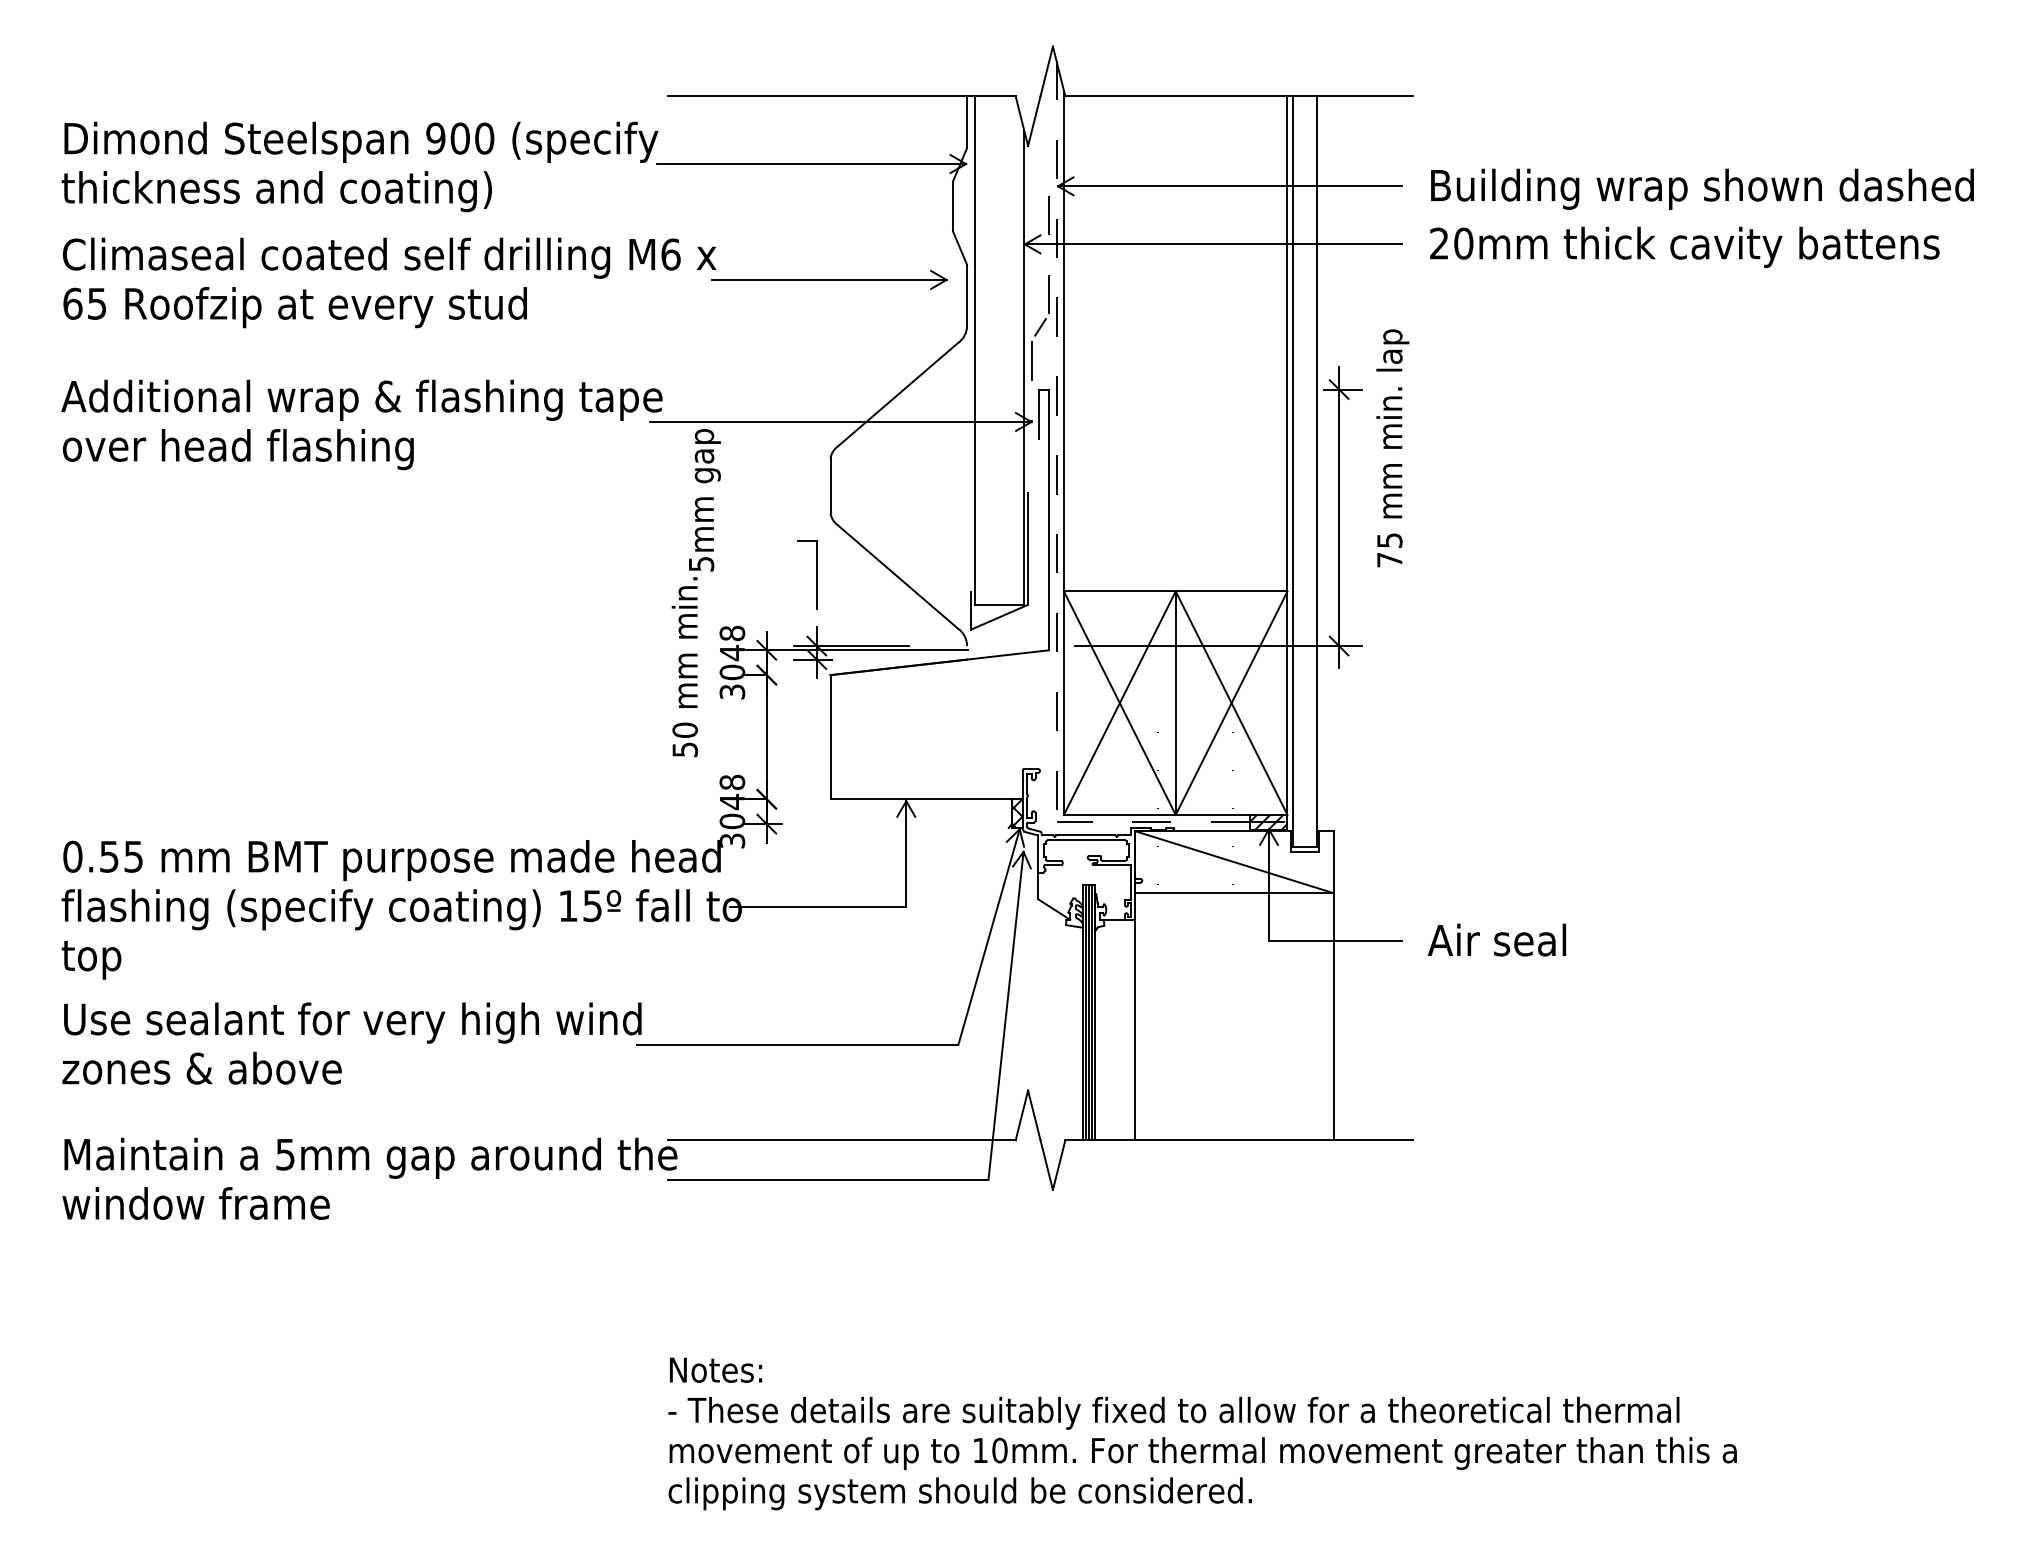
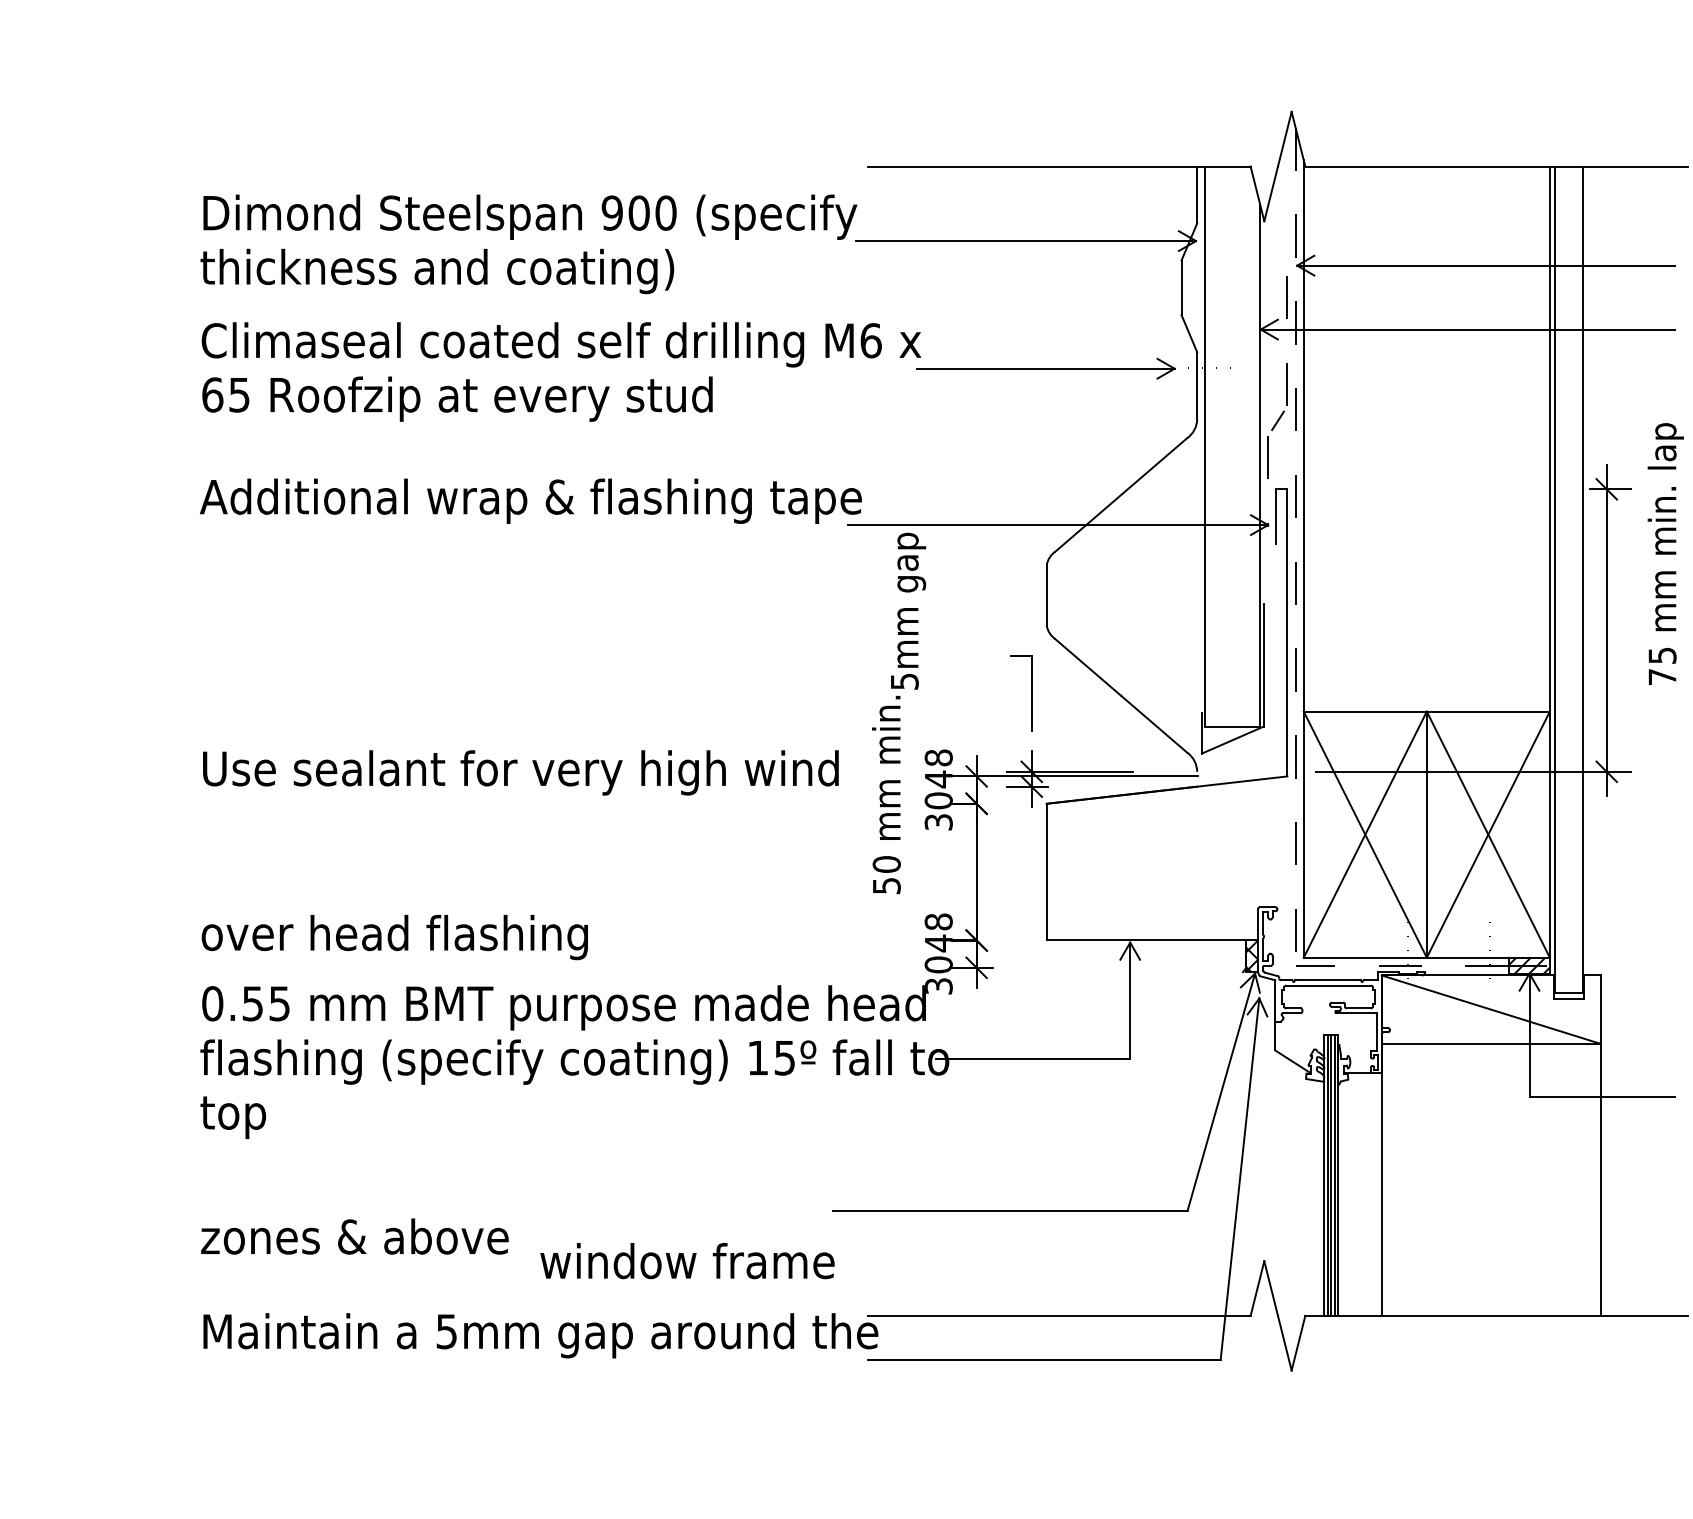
text: (238, 449) -> (395, 937), moved
text: (352, 1022) -> (520, 772), moved
text: (195, 1203) -> (686, 1261), moved

